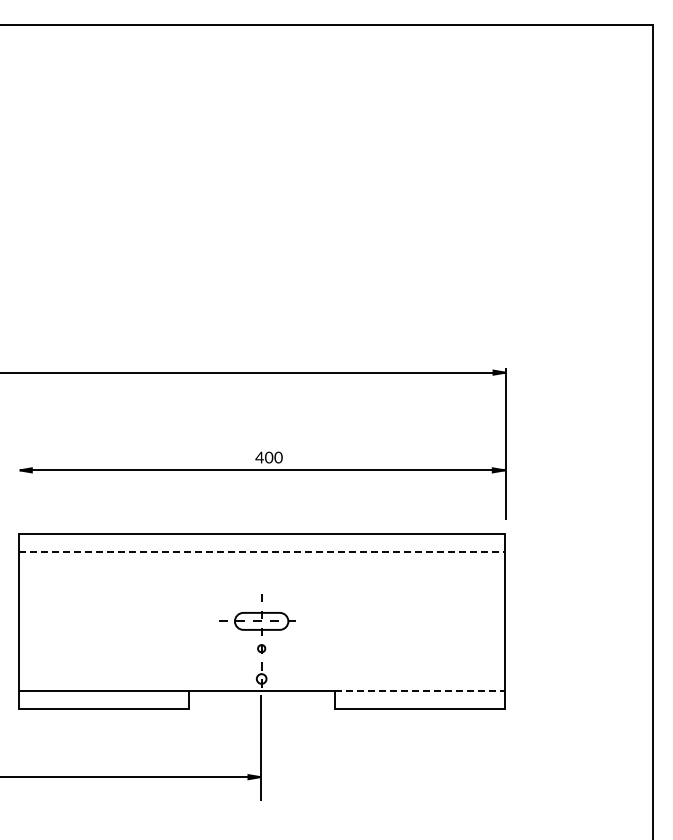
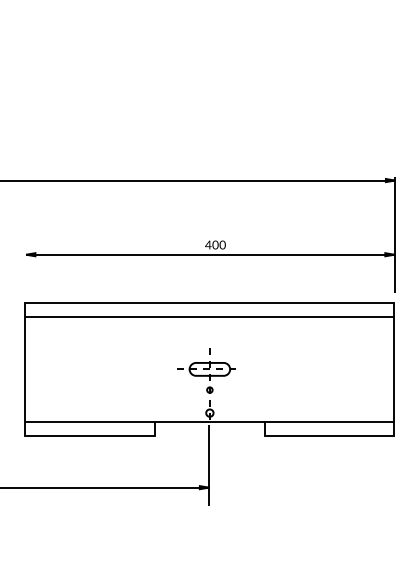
line: (261, 552) -> (209, 317), dashed -> solid
line: (420, 690) -> (330, 421), dashed -> solid

